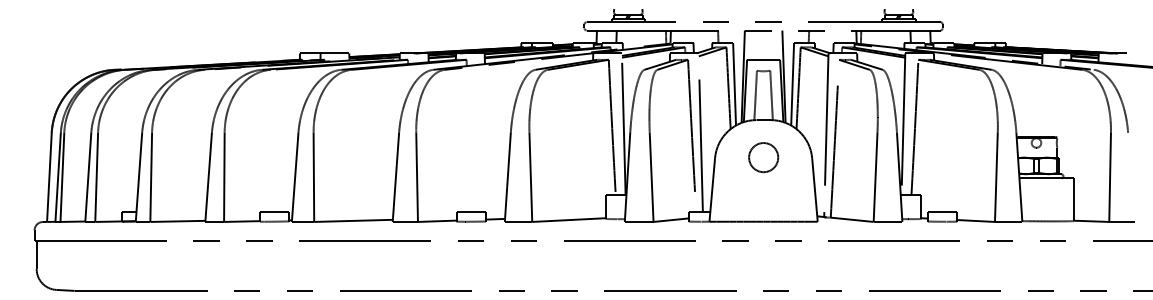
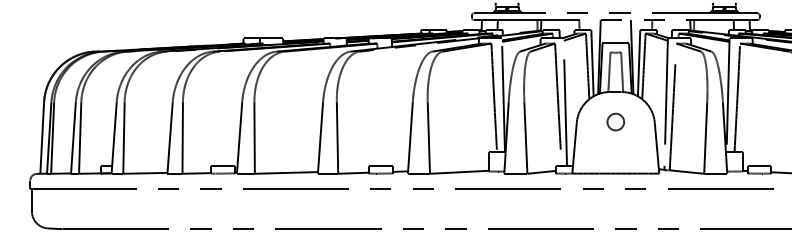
circle: (763, 157) -> (615, 122), size x0.71

